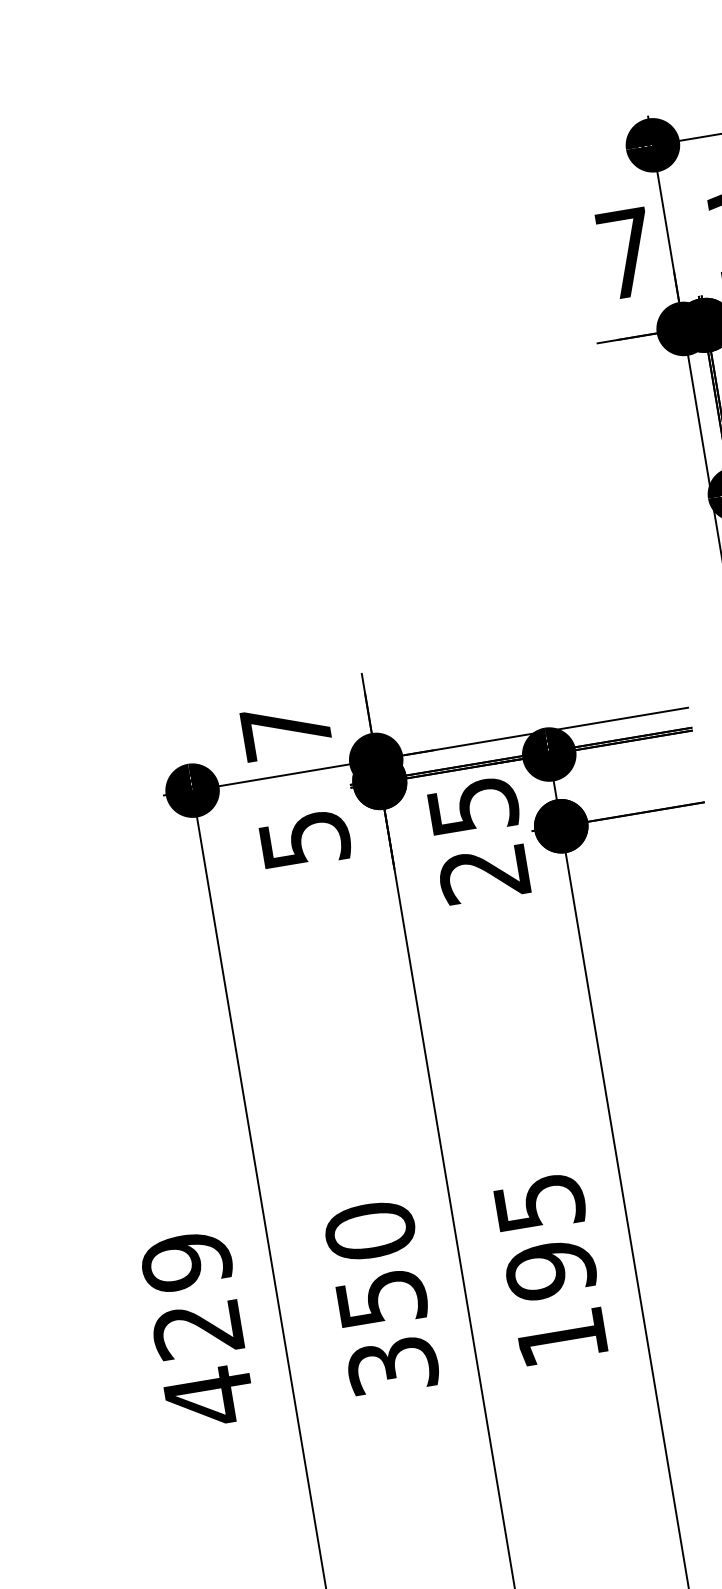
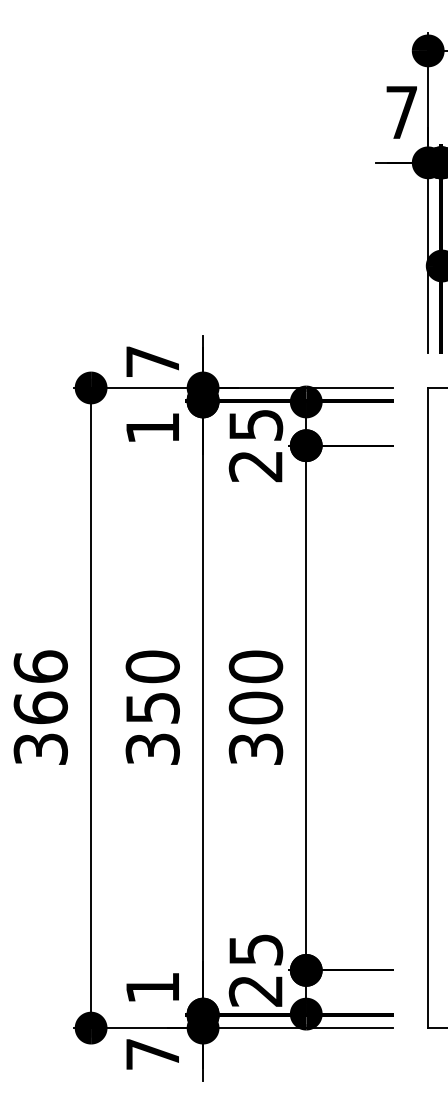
text: (304, 840) -> (152, 428), 5 -> 1
text: (549, 1269) -> (255, 707), 195 -> 300
text: (197, 1330) -> (40, 708), 429 -> 366

